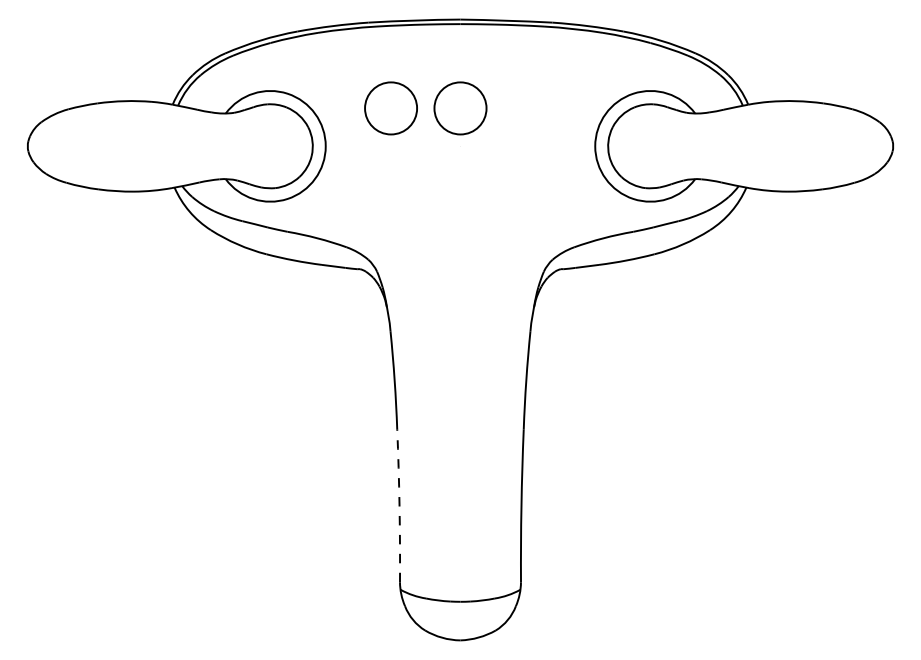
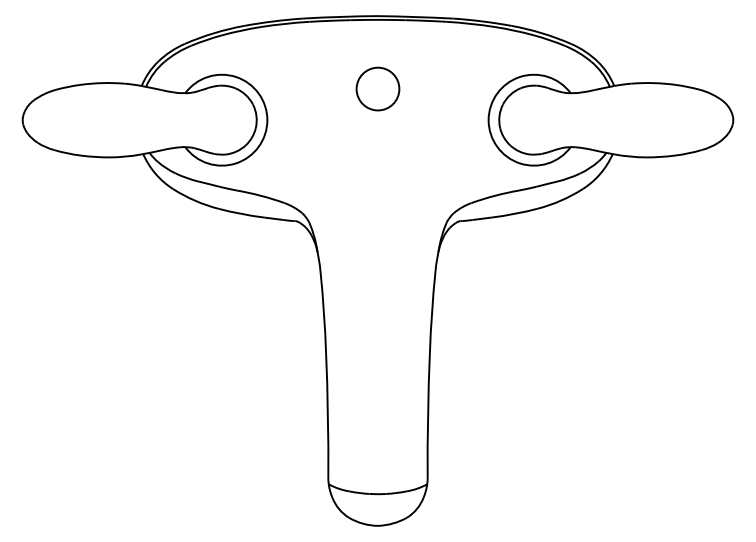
circle: (390, 107) -> (320, 88), removed
arc: (398, 505) -> (327, 415), dashed -> solid

